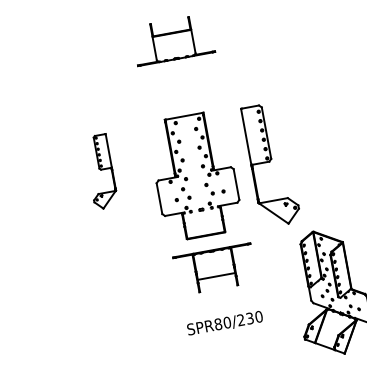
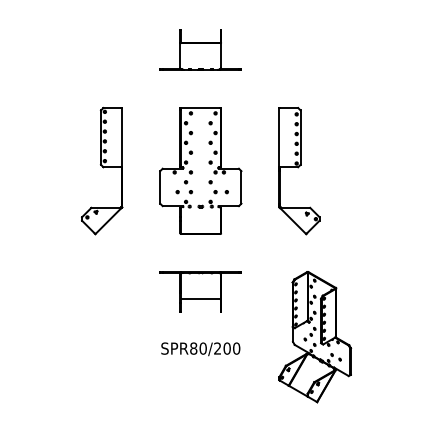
part: (271, 165) -> (299, 171), moved
part: (100, 172) -> (102, 171), size x1.67
part: (194, 175) -> (200, 170), moved
text: (249, 318) -> (226, 348), SPR80/230 -> SPR80/200

